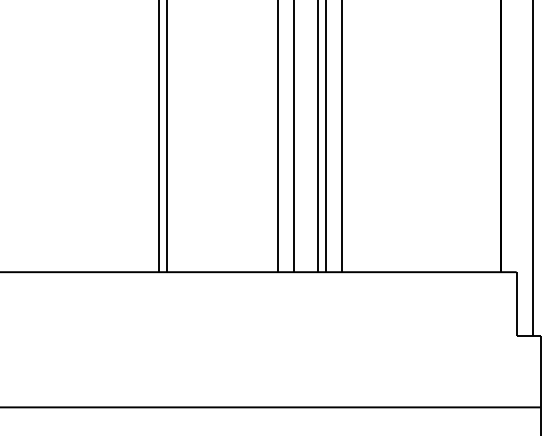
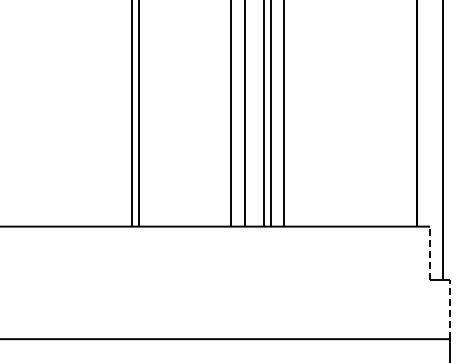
line: (517, 303) -> (430, 252), solid -> dashed
line: (541, 371) -> (450, 309), solid -> dashed

